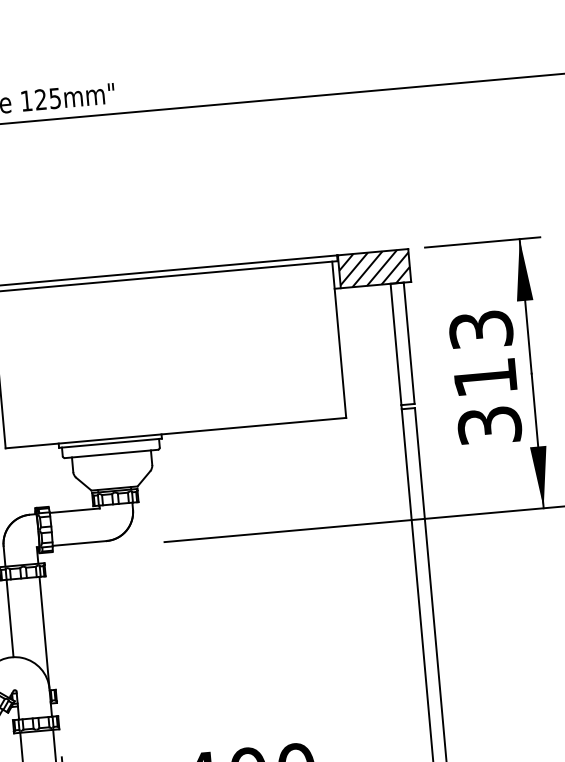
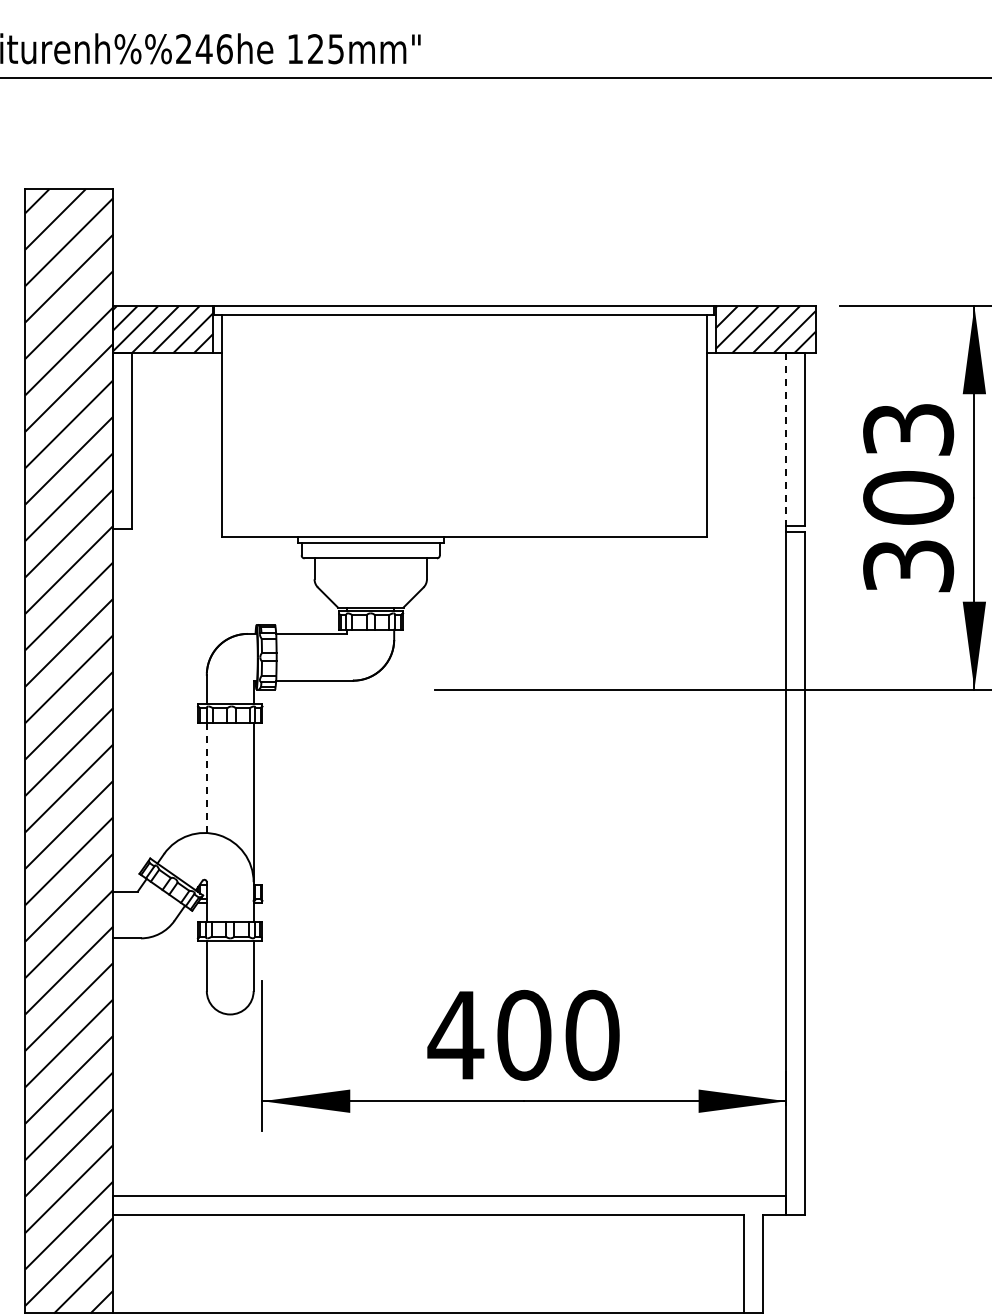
line: (396, 345) -> (786, 440), solid -> dashed
text: (485, 377) -> (908, 497), 313 -> 303
line: (9, 618) -> (206, 778), solid -> dashed

